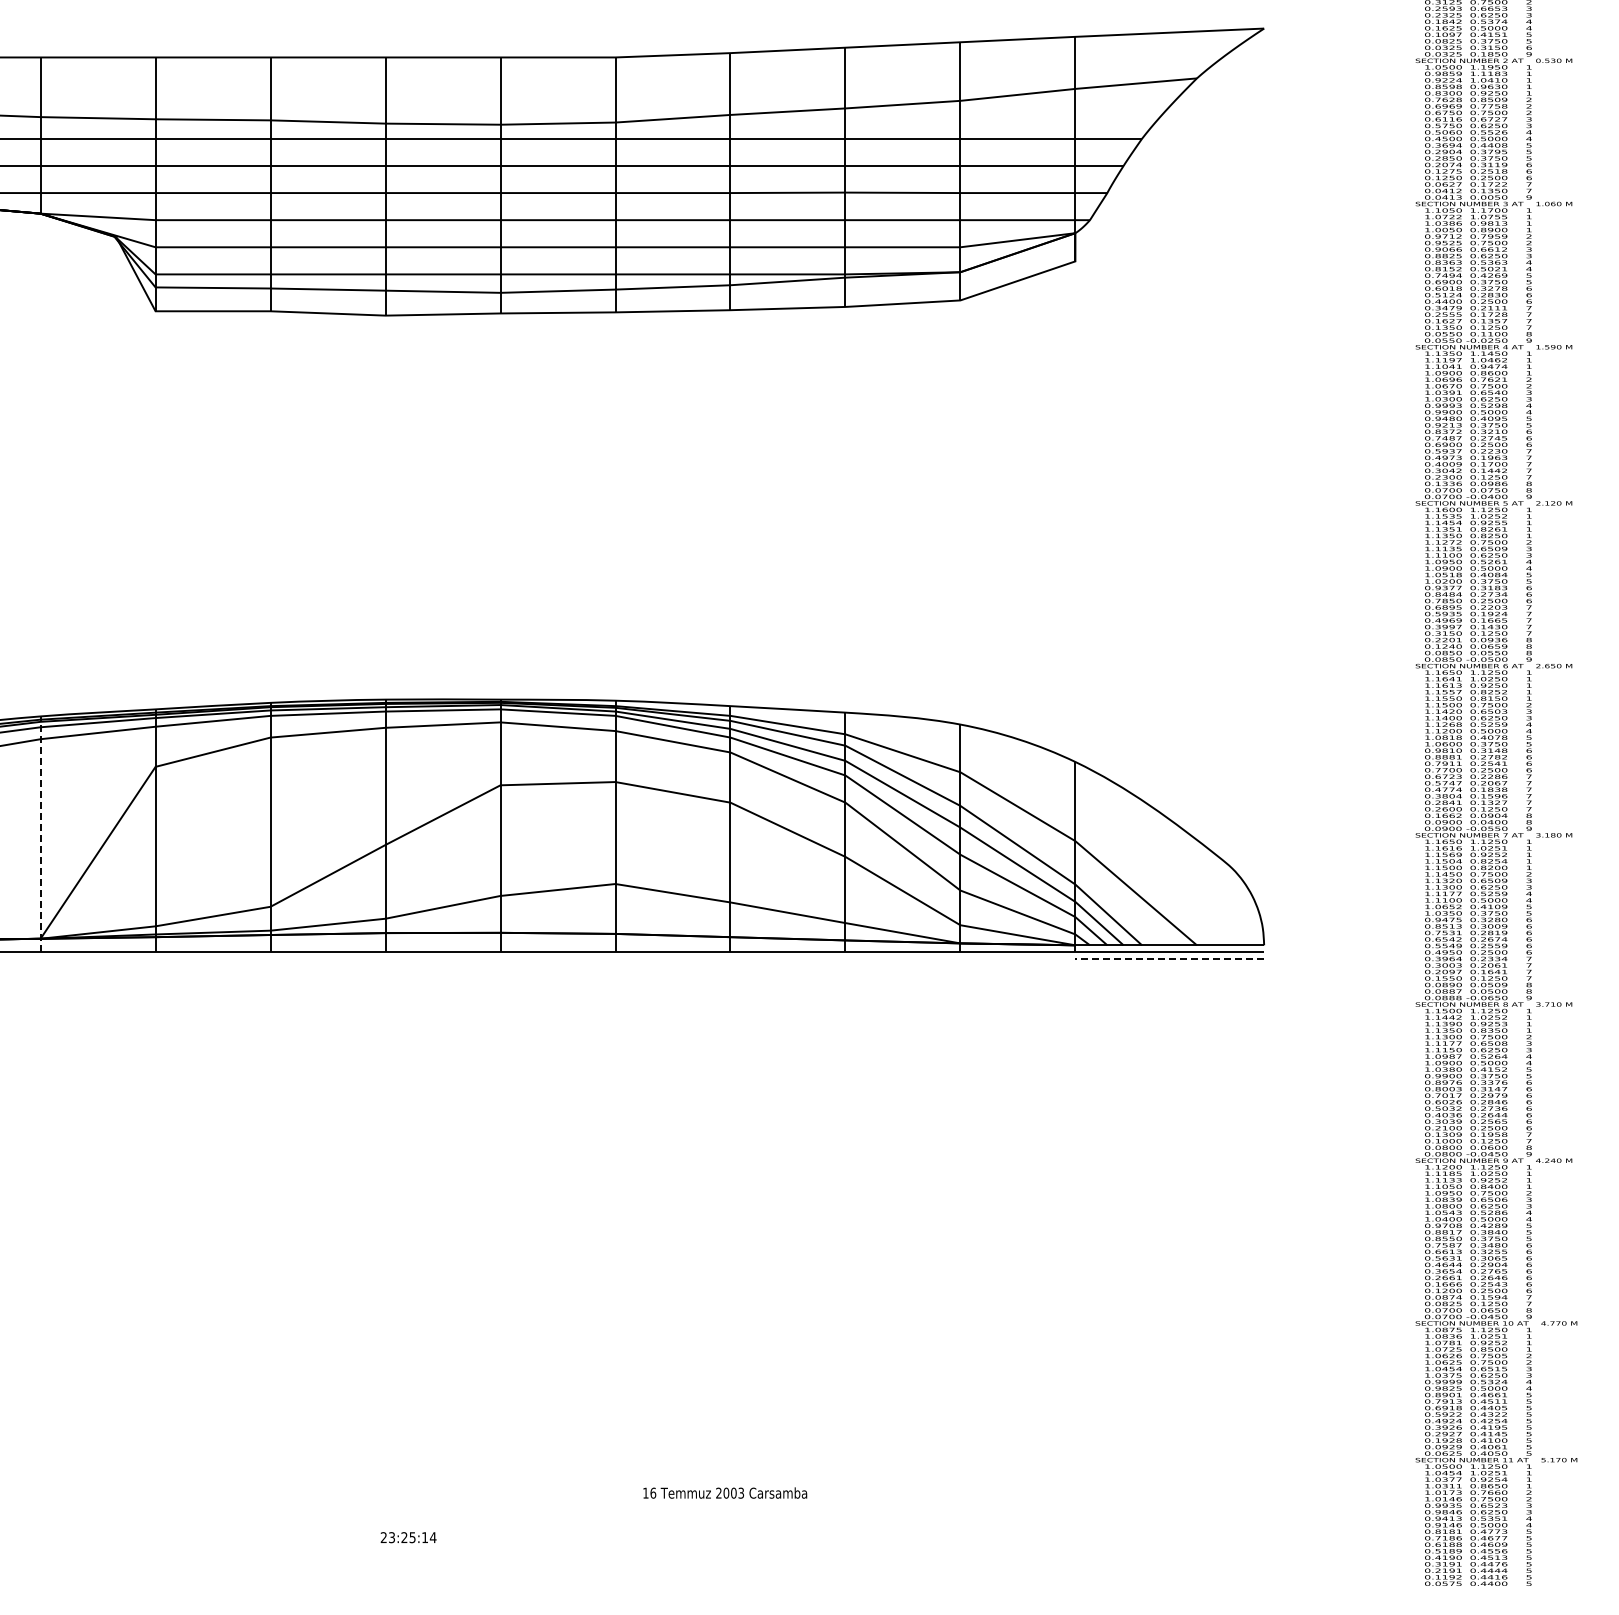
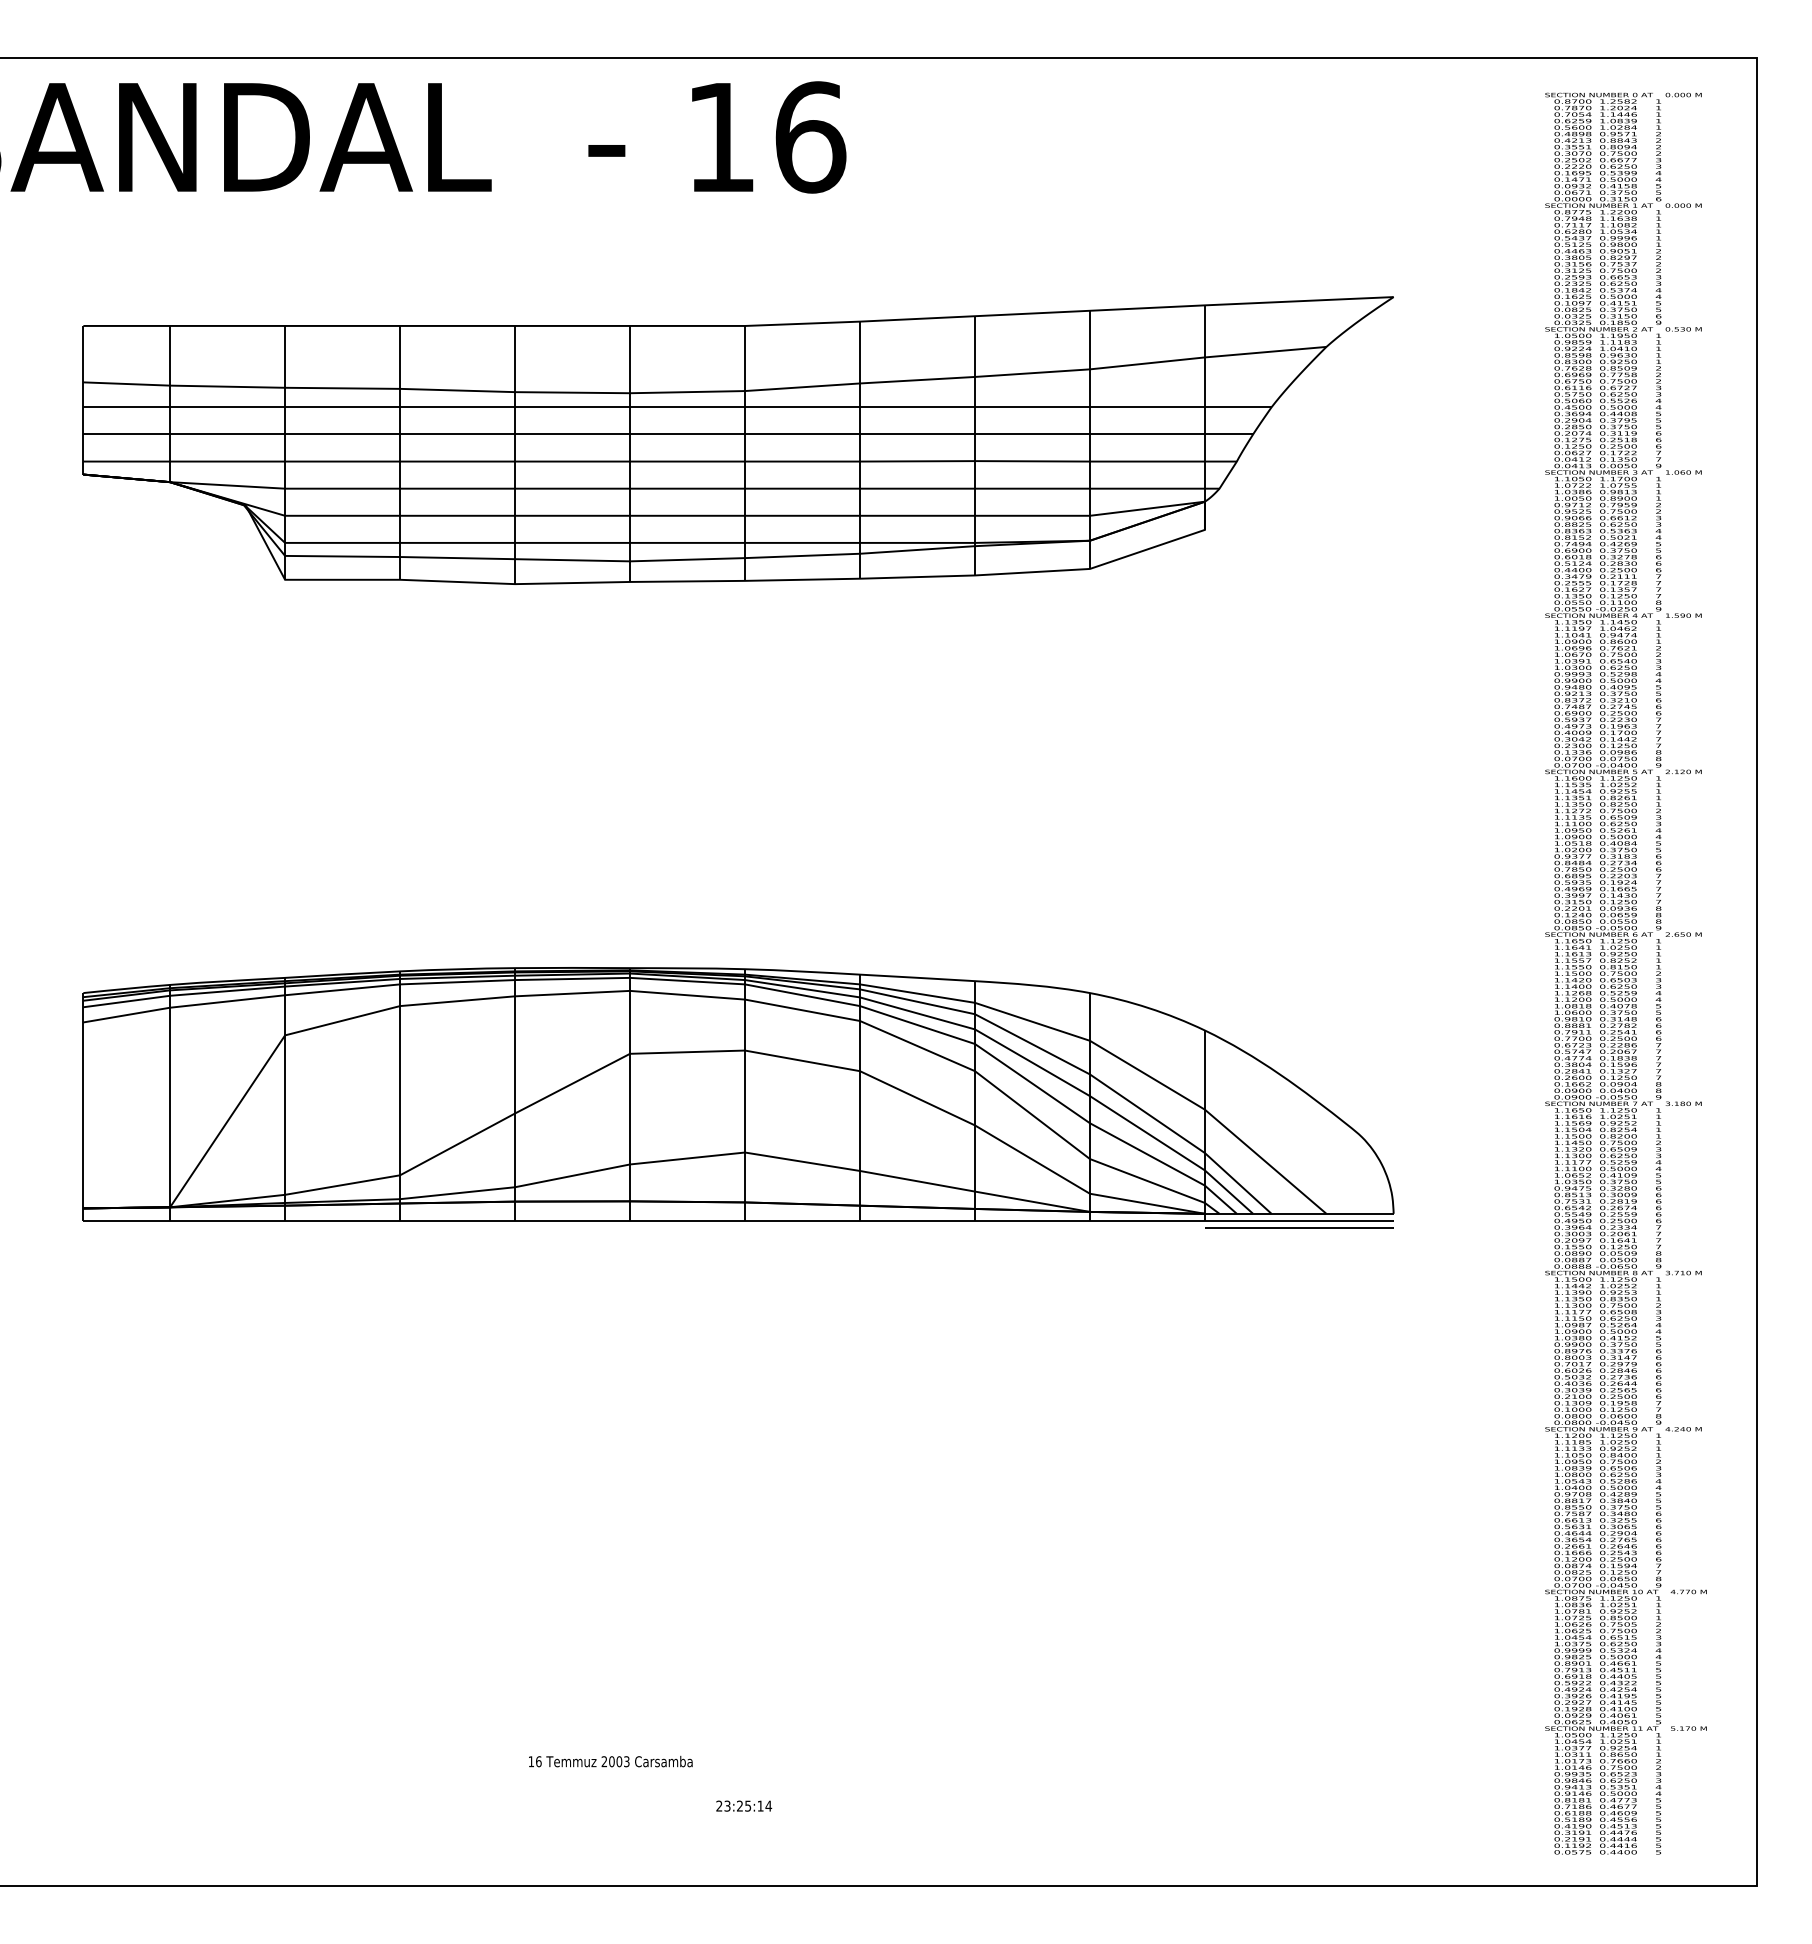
line: (40, 833) -> (170, 1102), dashed -> solid
line: (1168, 958) -> (1298, 1227), dashed -> solid
text: (724, 1492) -> (610, 1761), moved
text: (408, 1536) -> (744, 1805), moved

